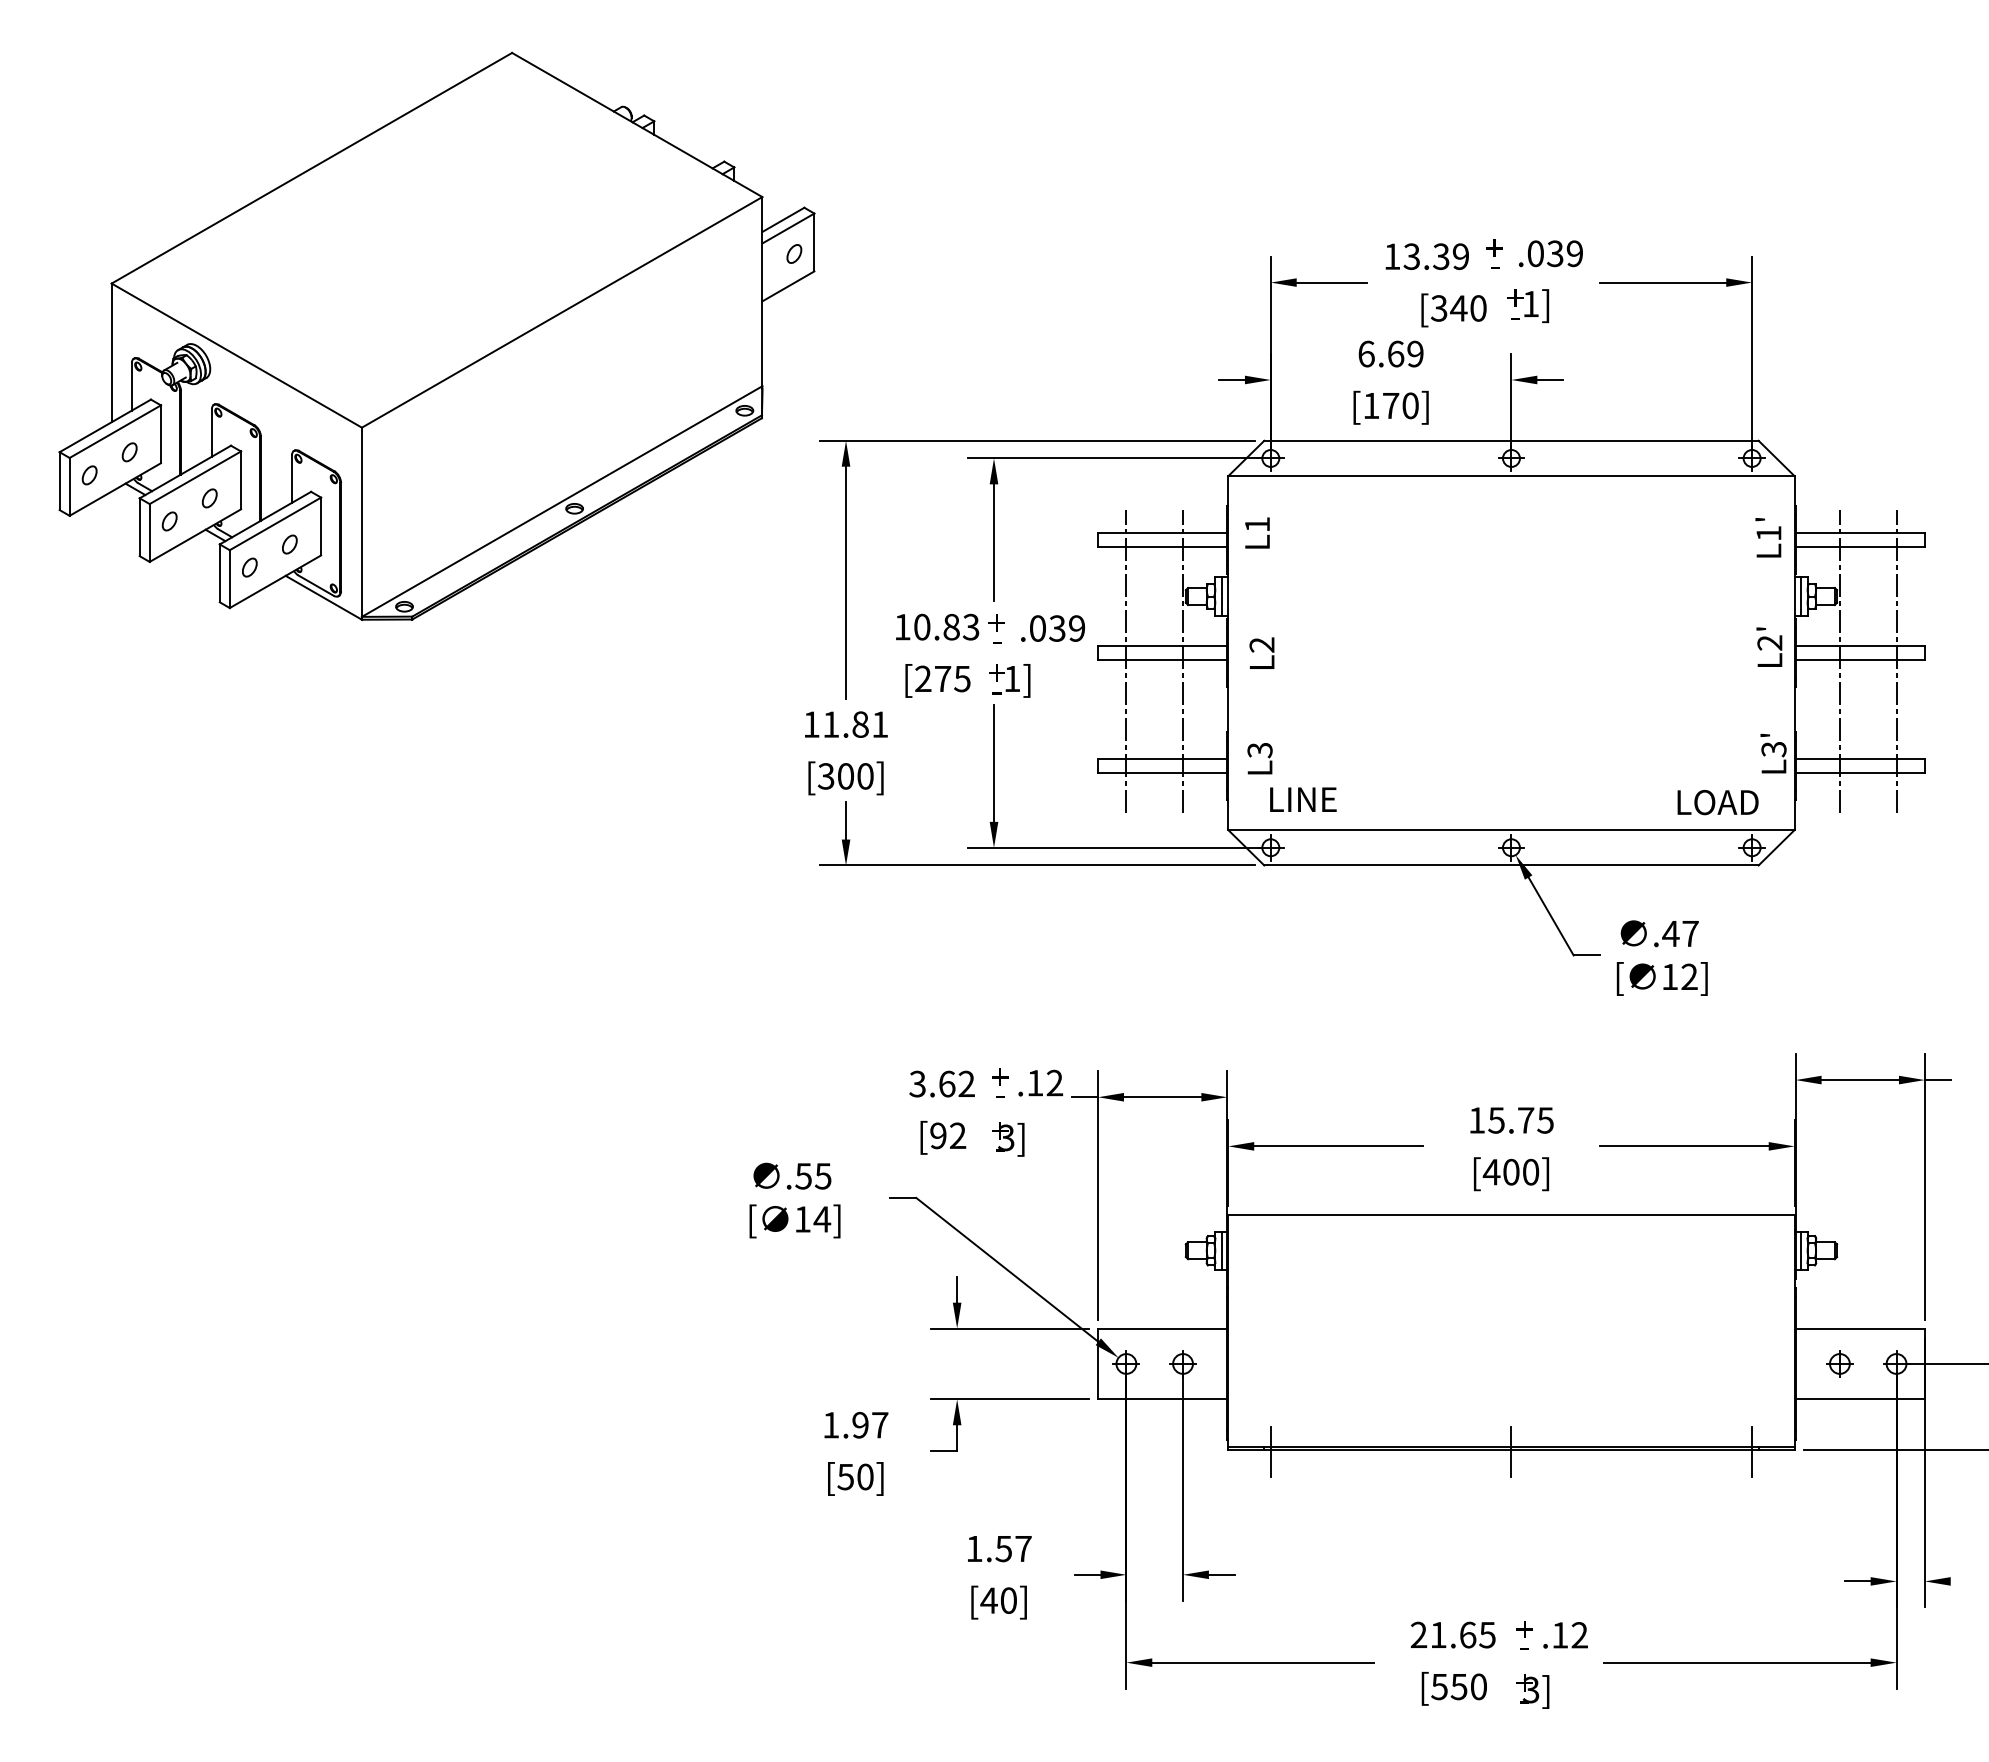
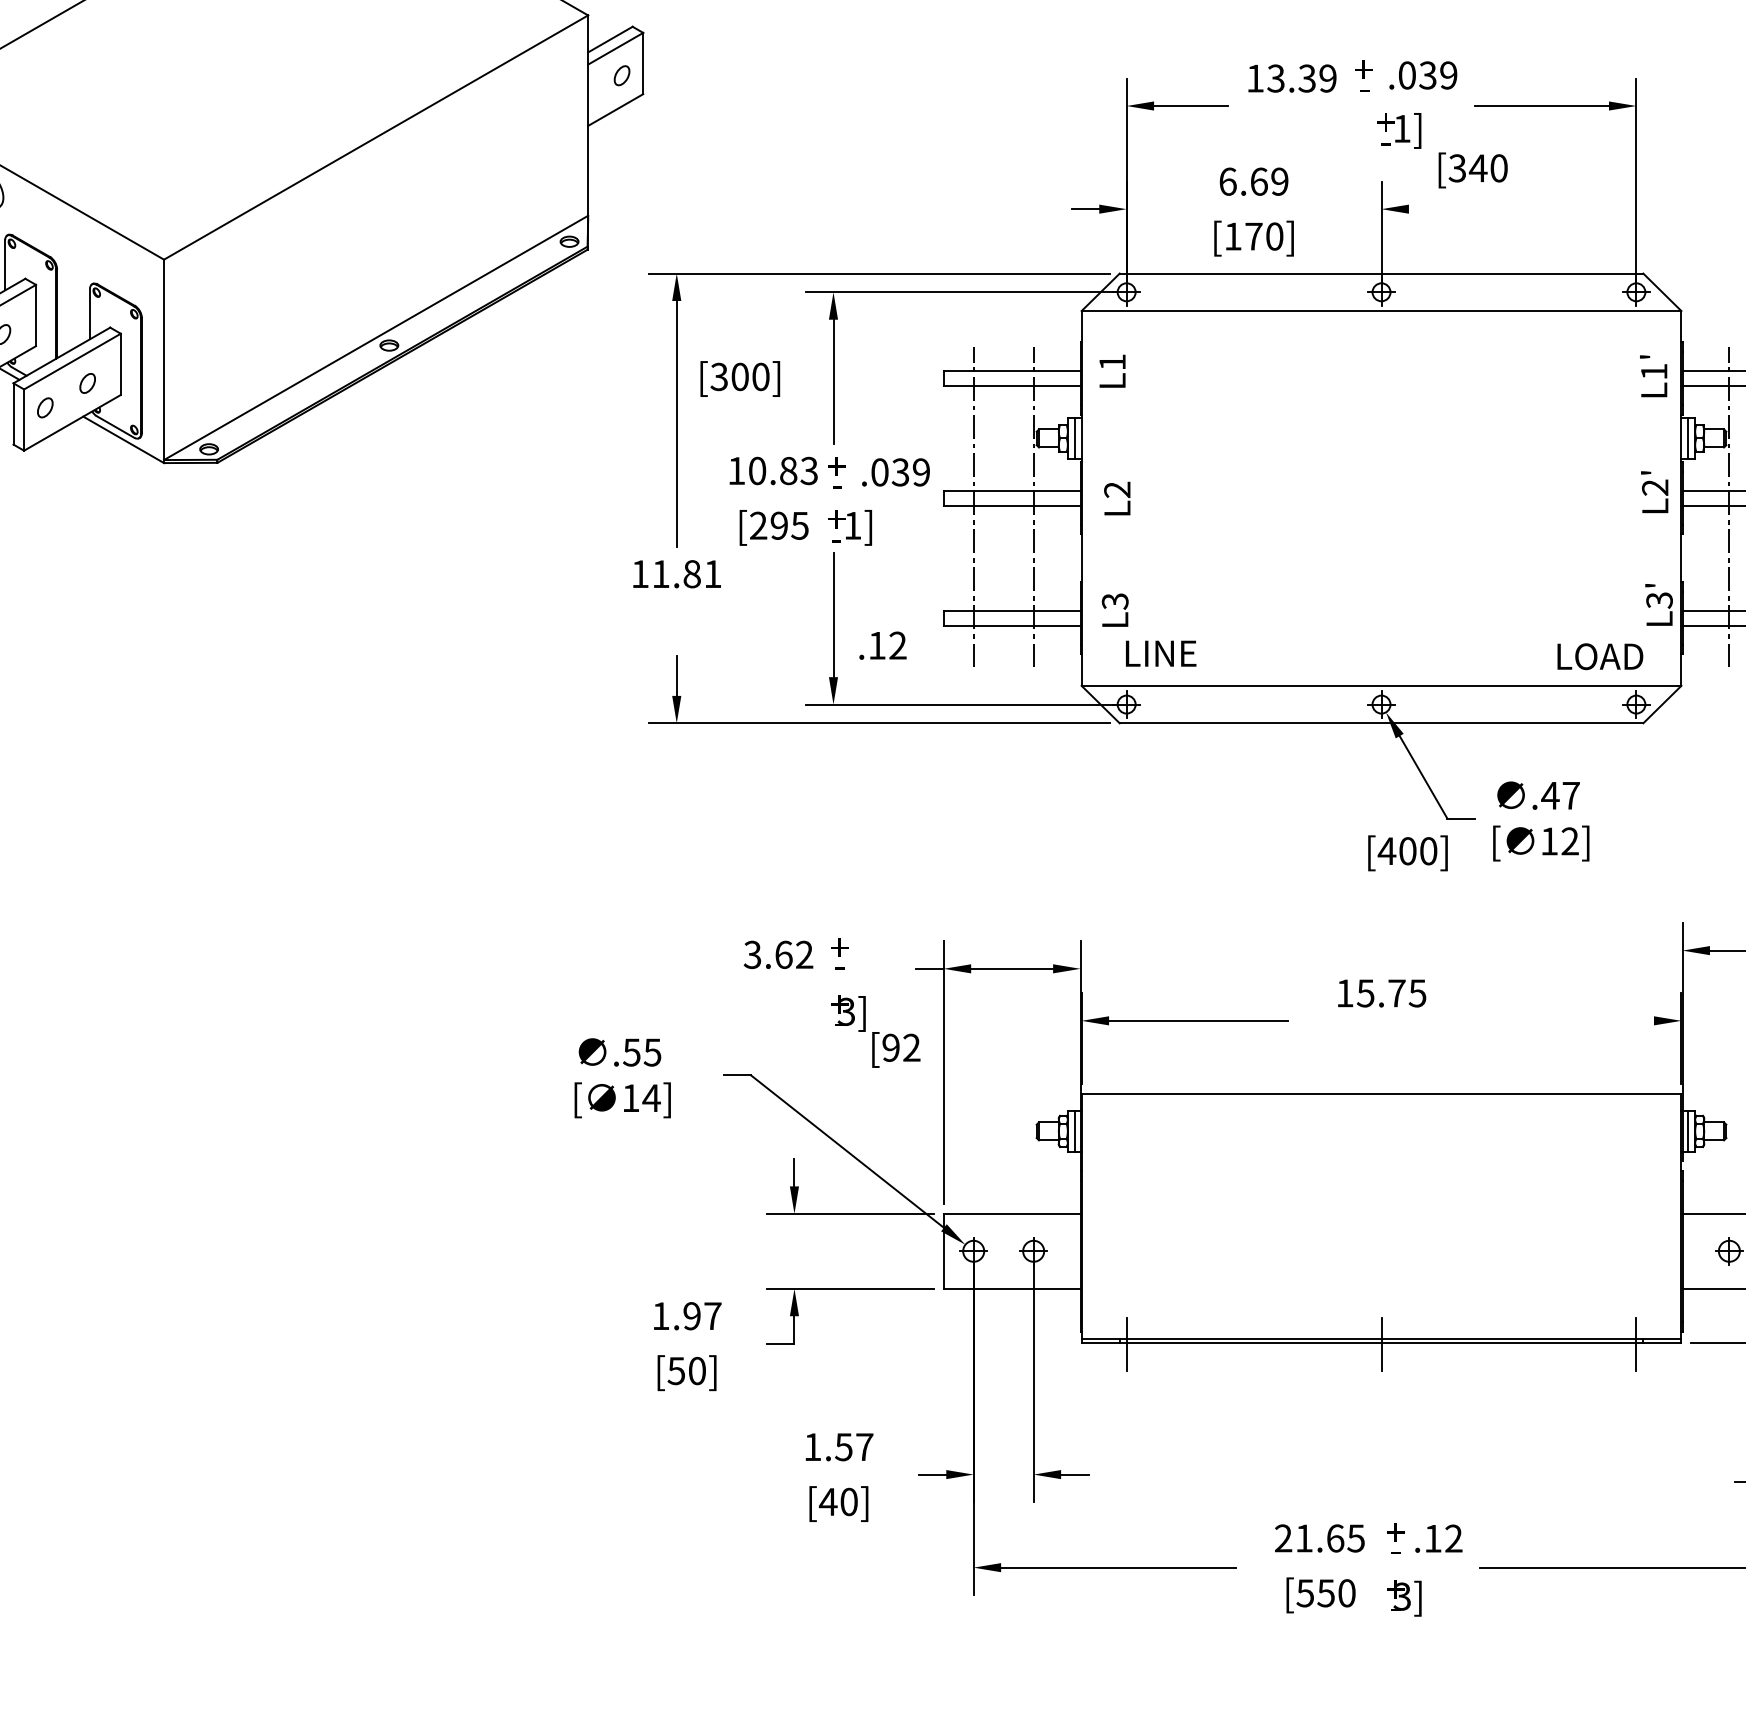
text: (1453, 310) -> (1472, 170), moved
line: (1550, 380) -> (1422, 209), removed
text: (942, 678) -> (778, 525), [275 -> [295
text: (845, 778) -> (739, 379), moved
text: (1040, 1082) -> (882, 645), moved
text: (943, 1137) -> (896, 1049), moved
line: (1683, 1146) -> (1563, 1020), removed
text: (1511, 1174) -> (1408, 853), moved

